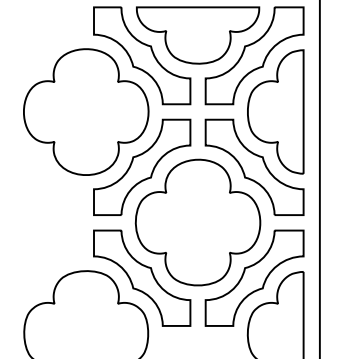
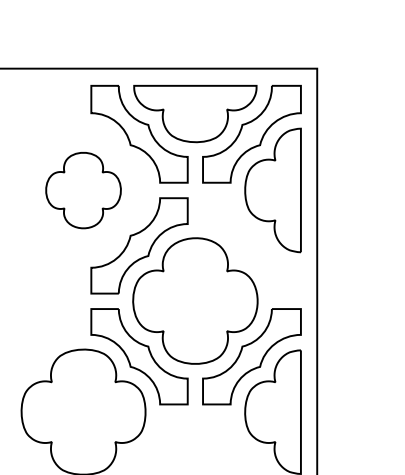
part: (86, 112) -> (83, 190), size x0.6
part: (254, 167) -> (251, 245), removed

